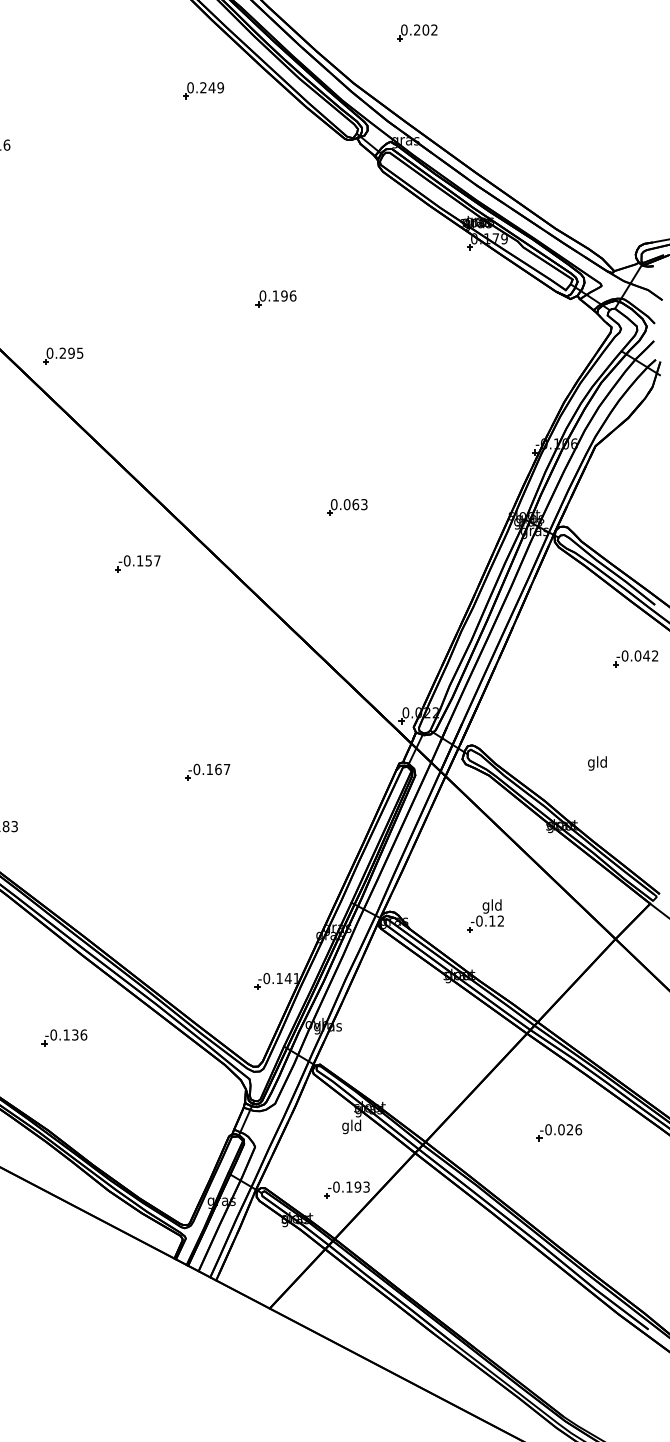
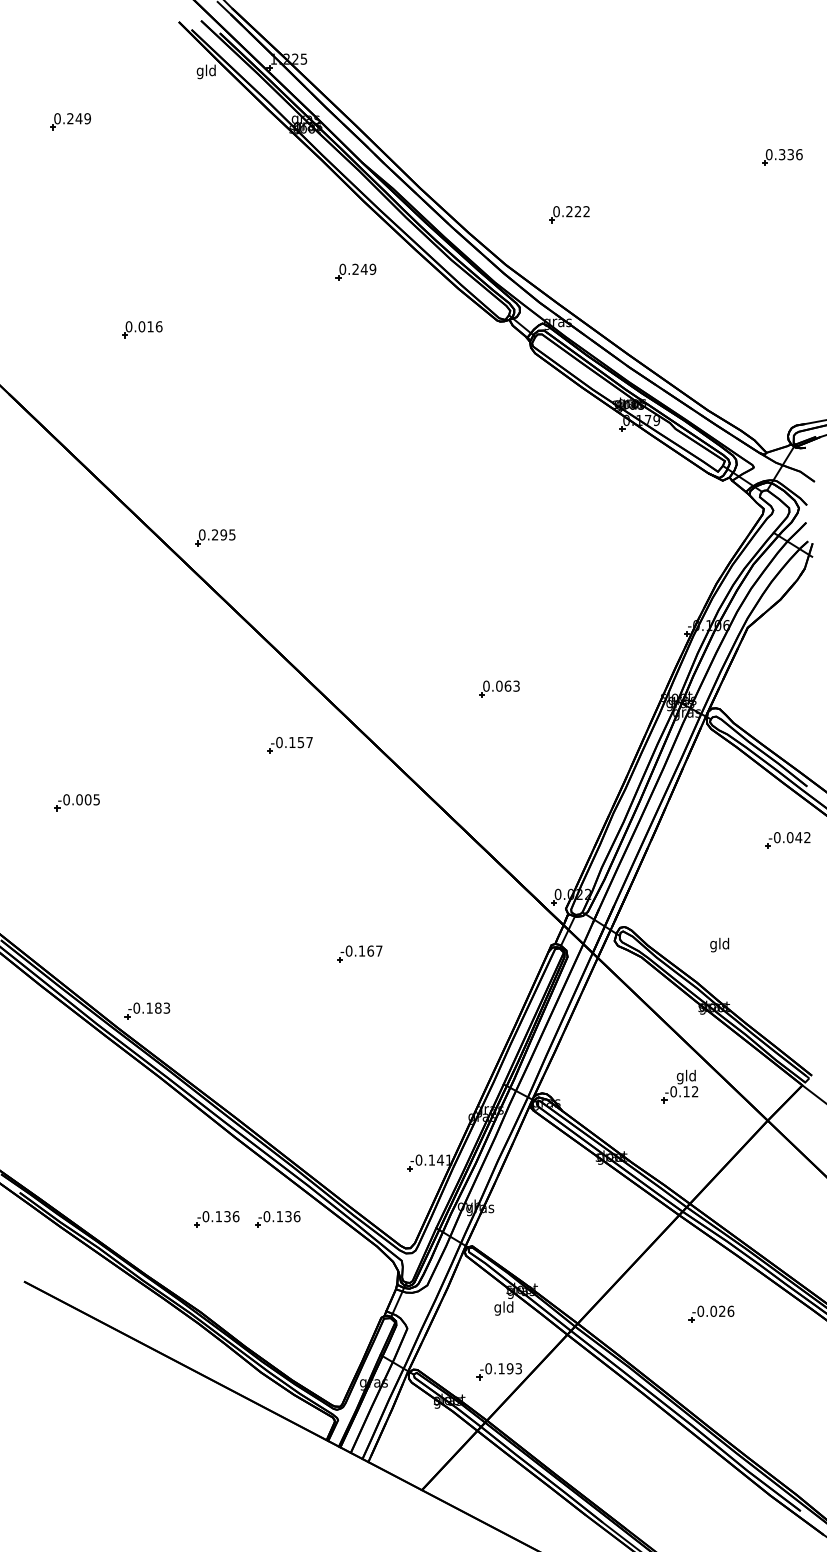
text: (425, 29) -> (577, 211), 0.202 -> 0.222
part: (276, 298) -> (428, 480), removed
text: (597, 762) -> (719, 944), moved
part: (485, 915) -> (679, 1086), moved
part: (125, 1037) -> (277, 1219), added

